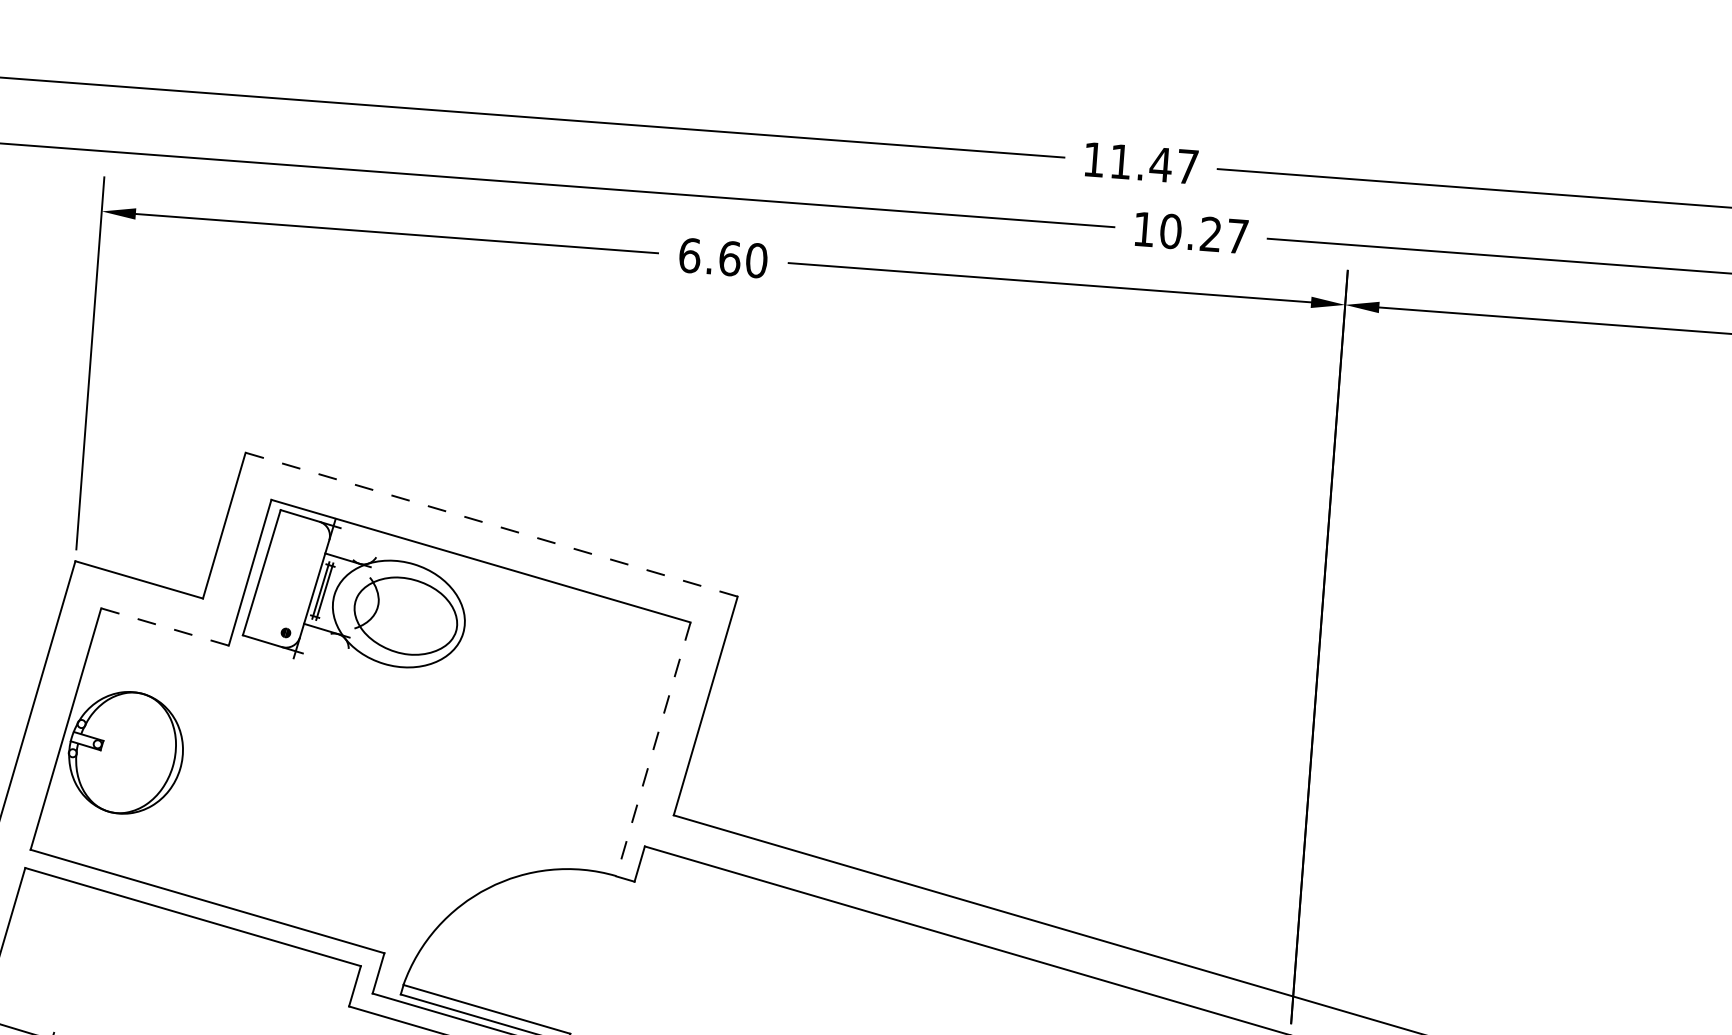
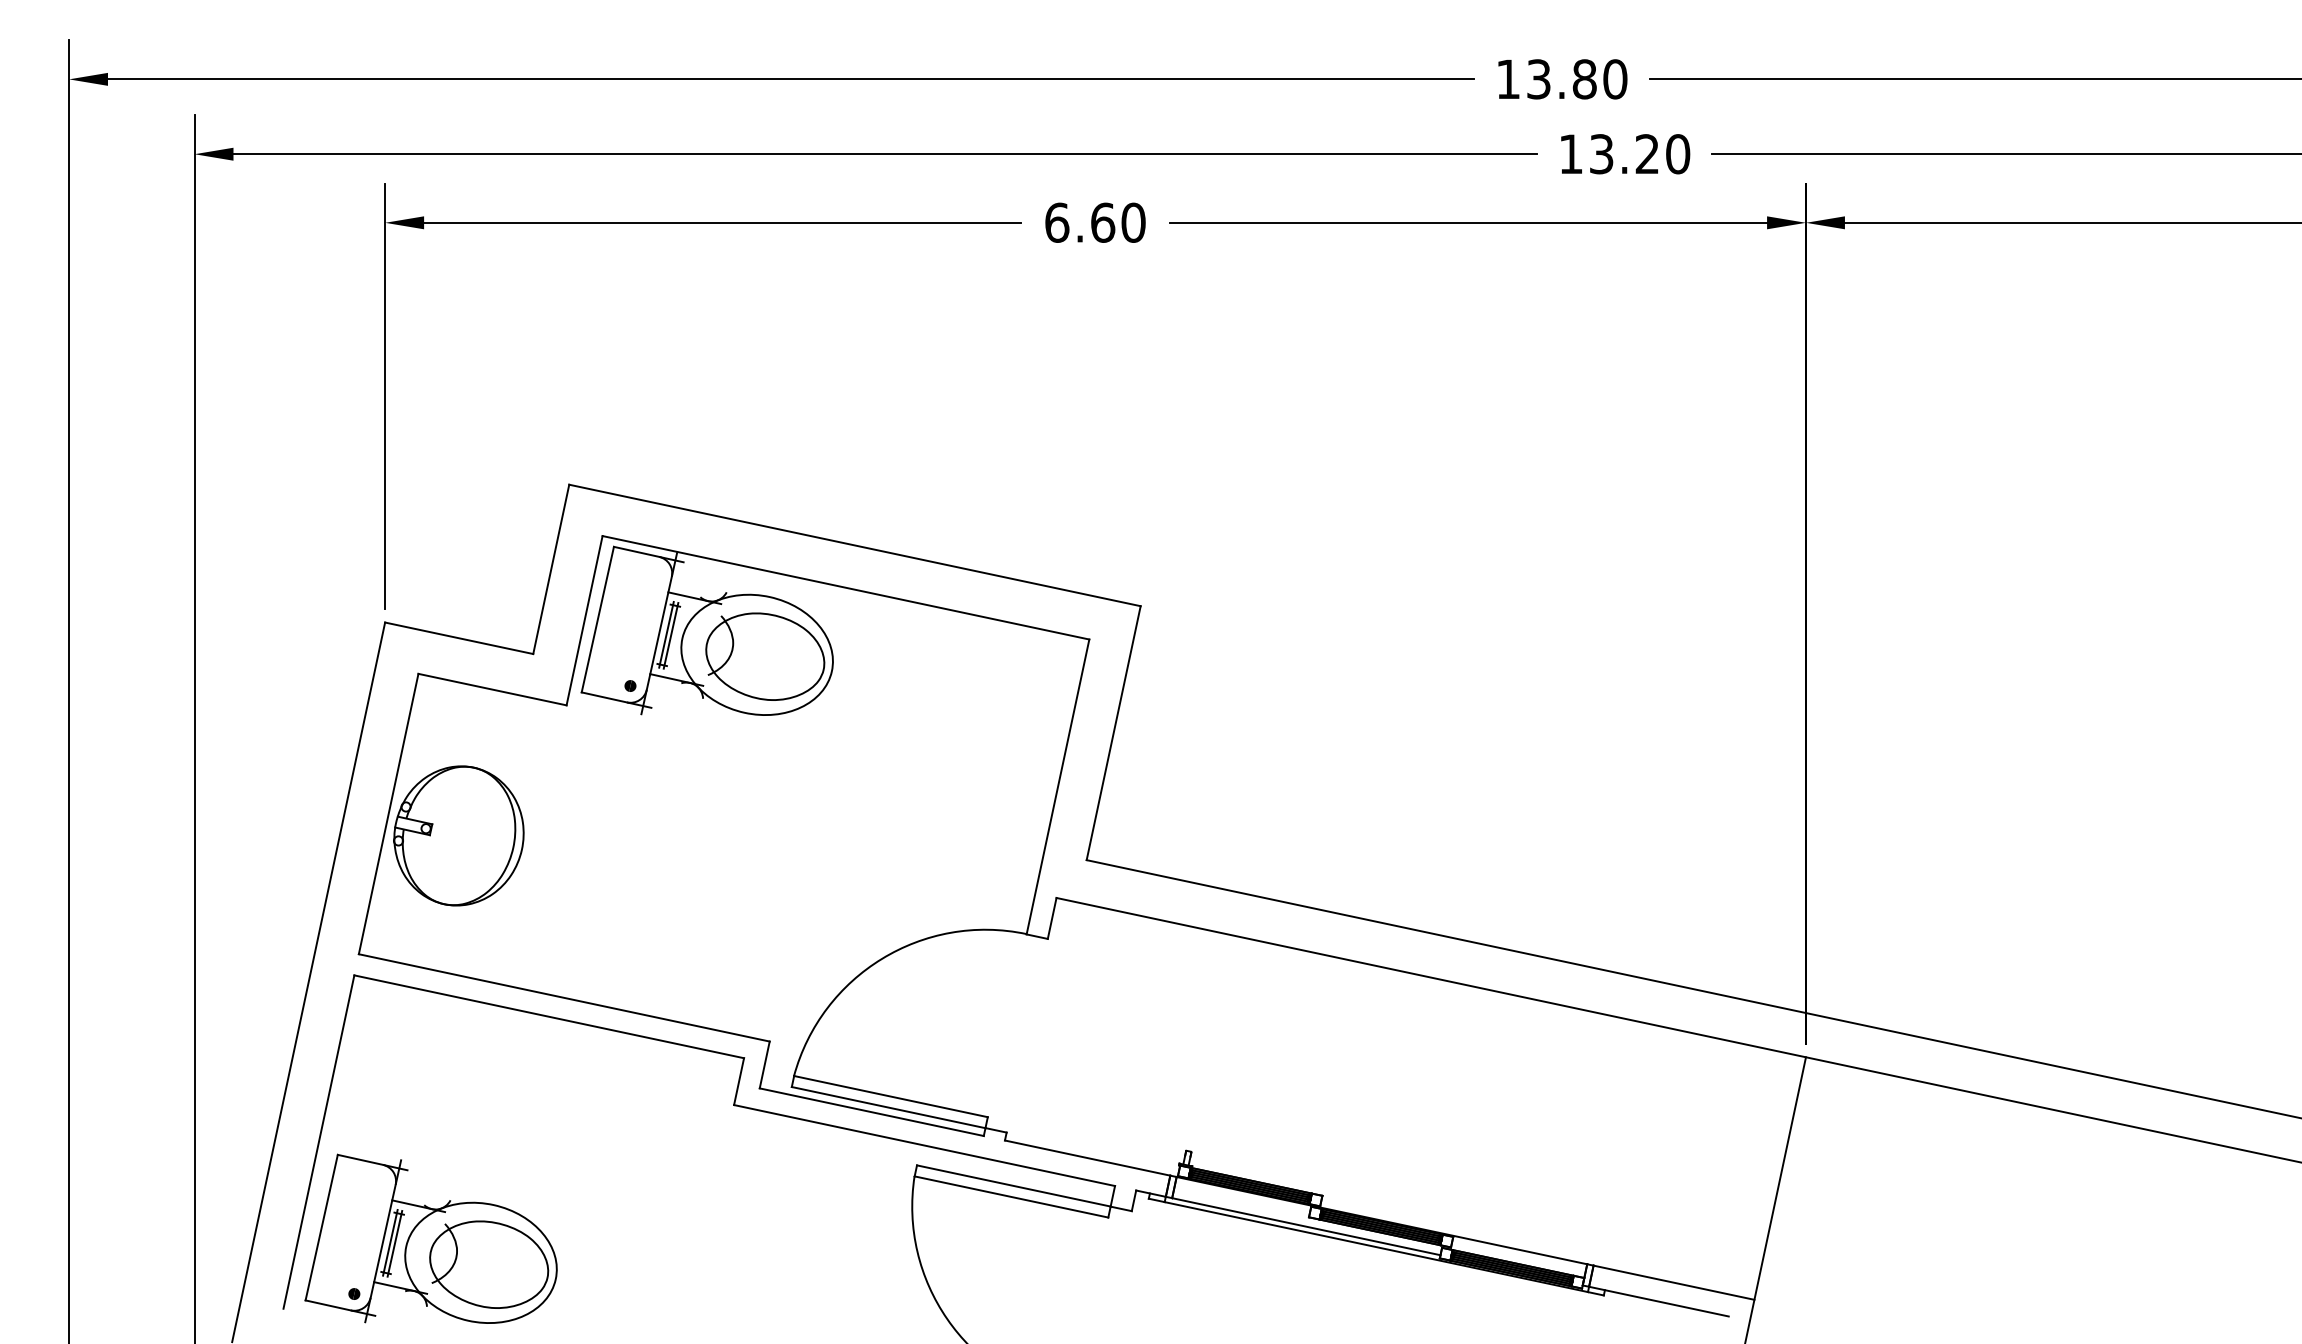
text: (1154, 164) -> (1577, 79), 11.47 -> 13.80
text: (1203, 234) -> (1639, 154), 10.27 -> 13.20
line: (491, 524) -> (854, 545), dashed -> solid
line: (165, 626) -> (492, 689), dashed -> solid
line: (653, 749) -> (1058, 786), dashed -> solid

